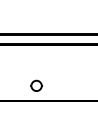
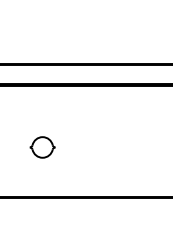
part: (36, 85) -> (42, 146), moved

